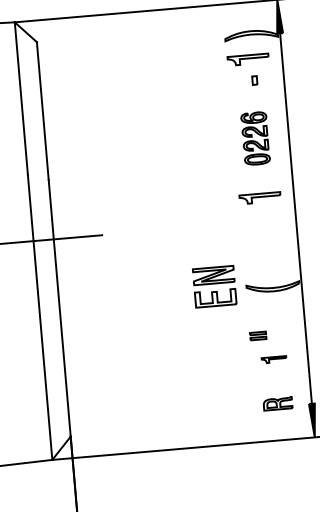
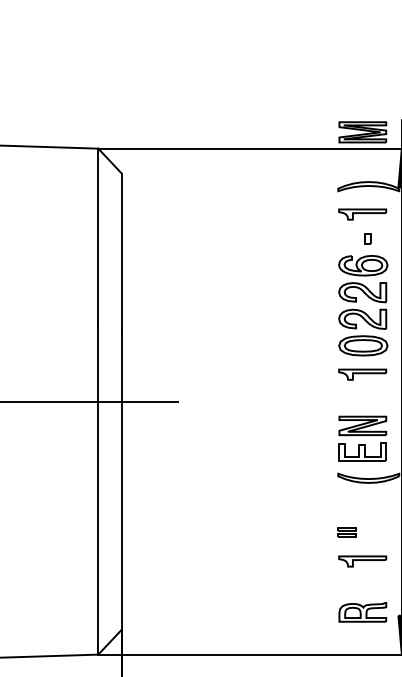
part: (255, 138) -> (363, 305), size x1.67
part: (214, 286) -> (362, 438), moved
part: (273, 359) -> (362, 561), size x1.67
part: (277, 403) -> (362, 612), size x1.43

